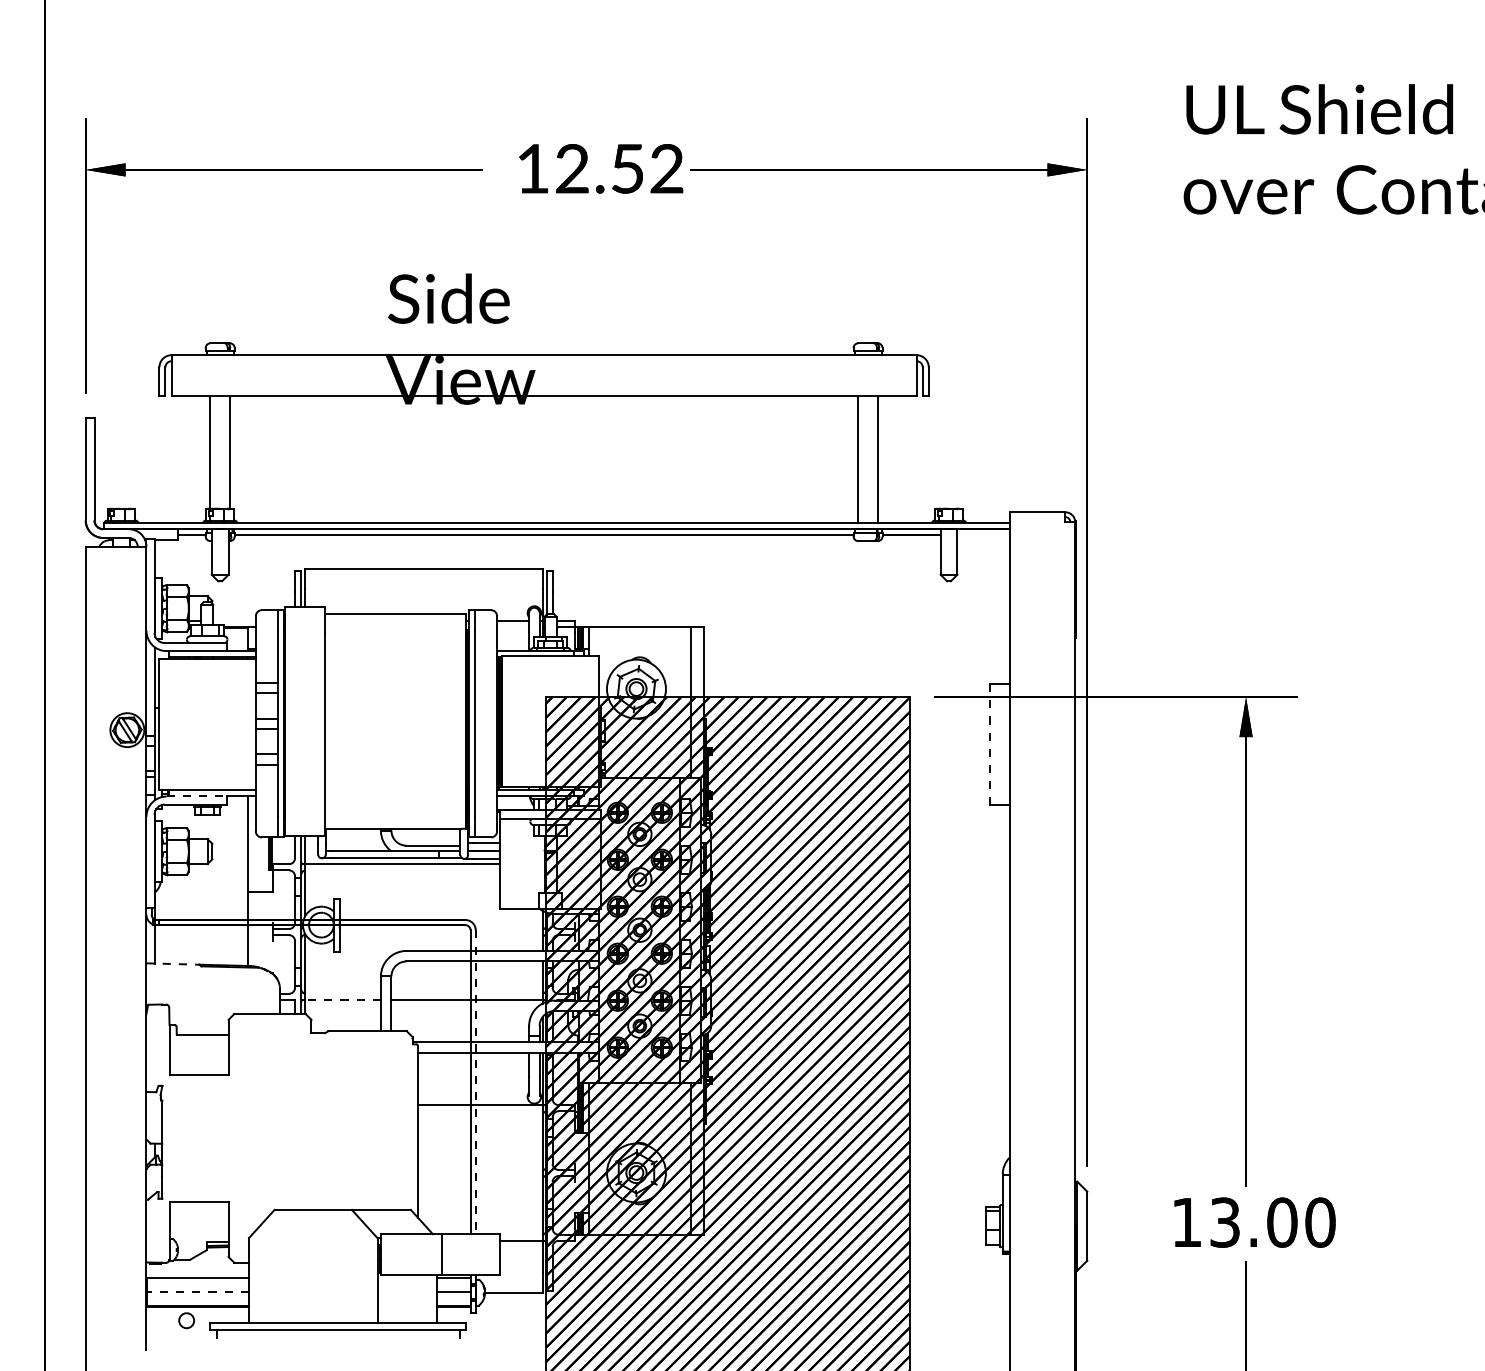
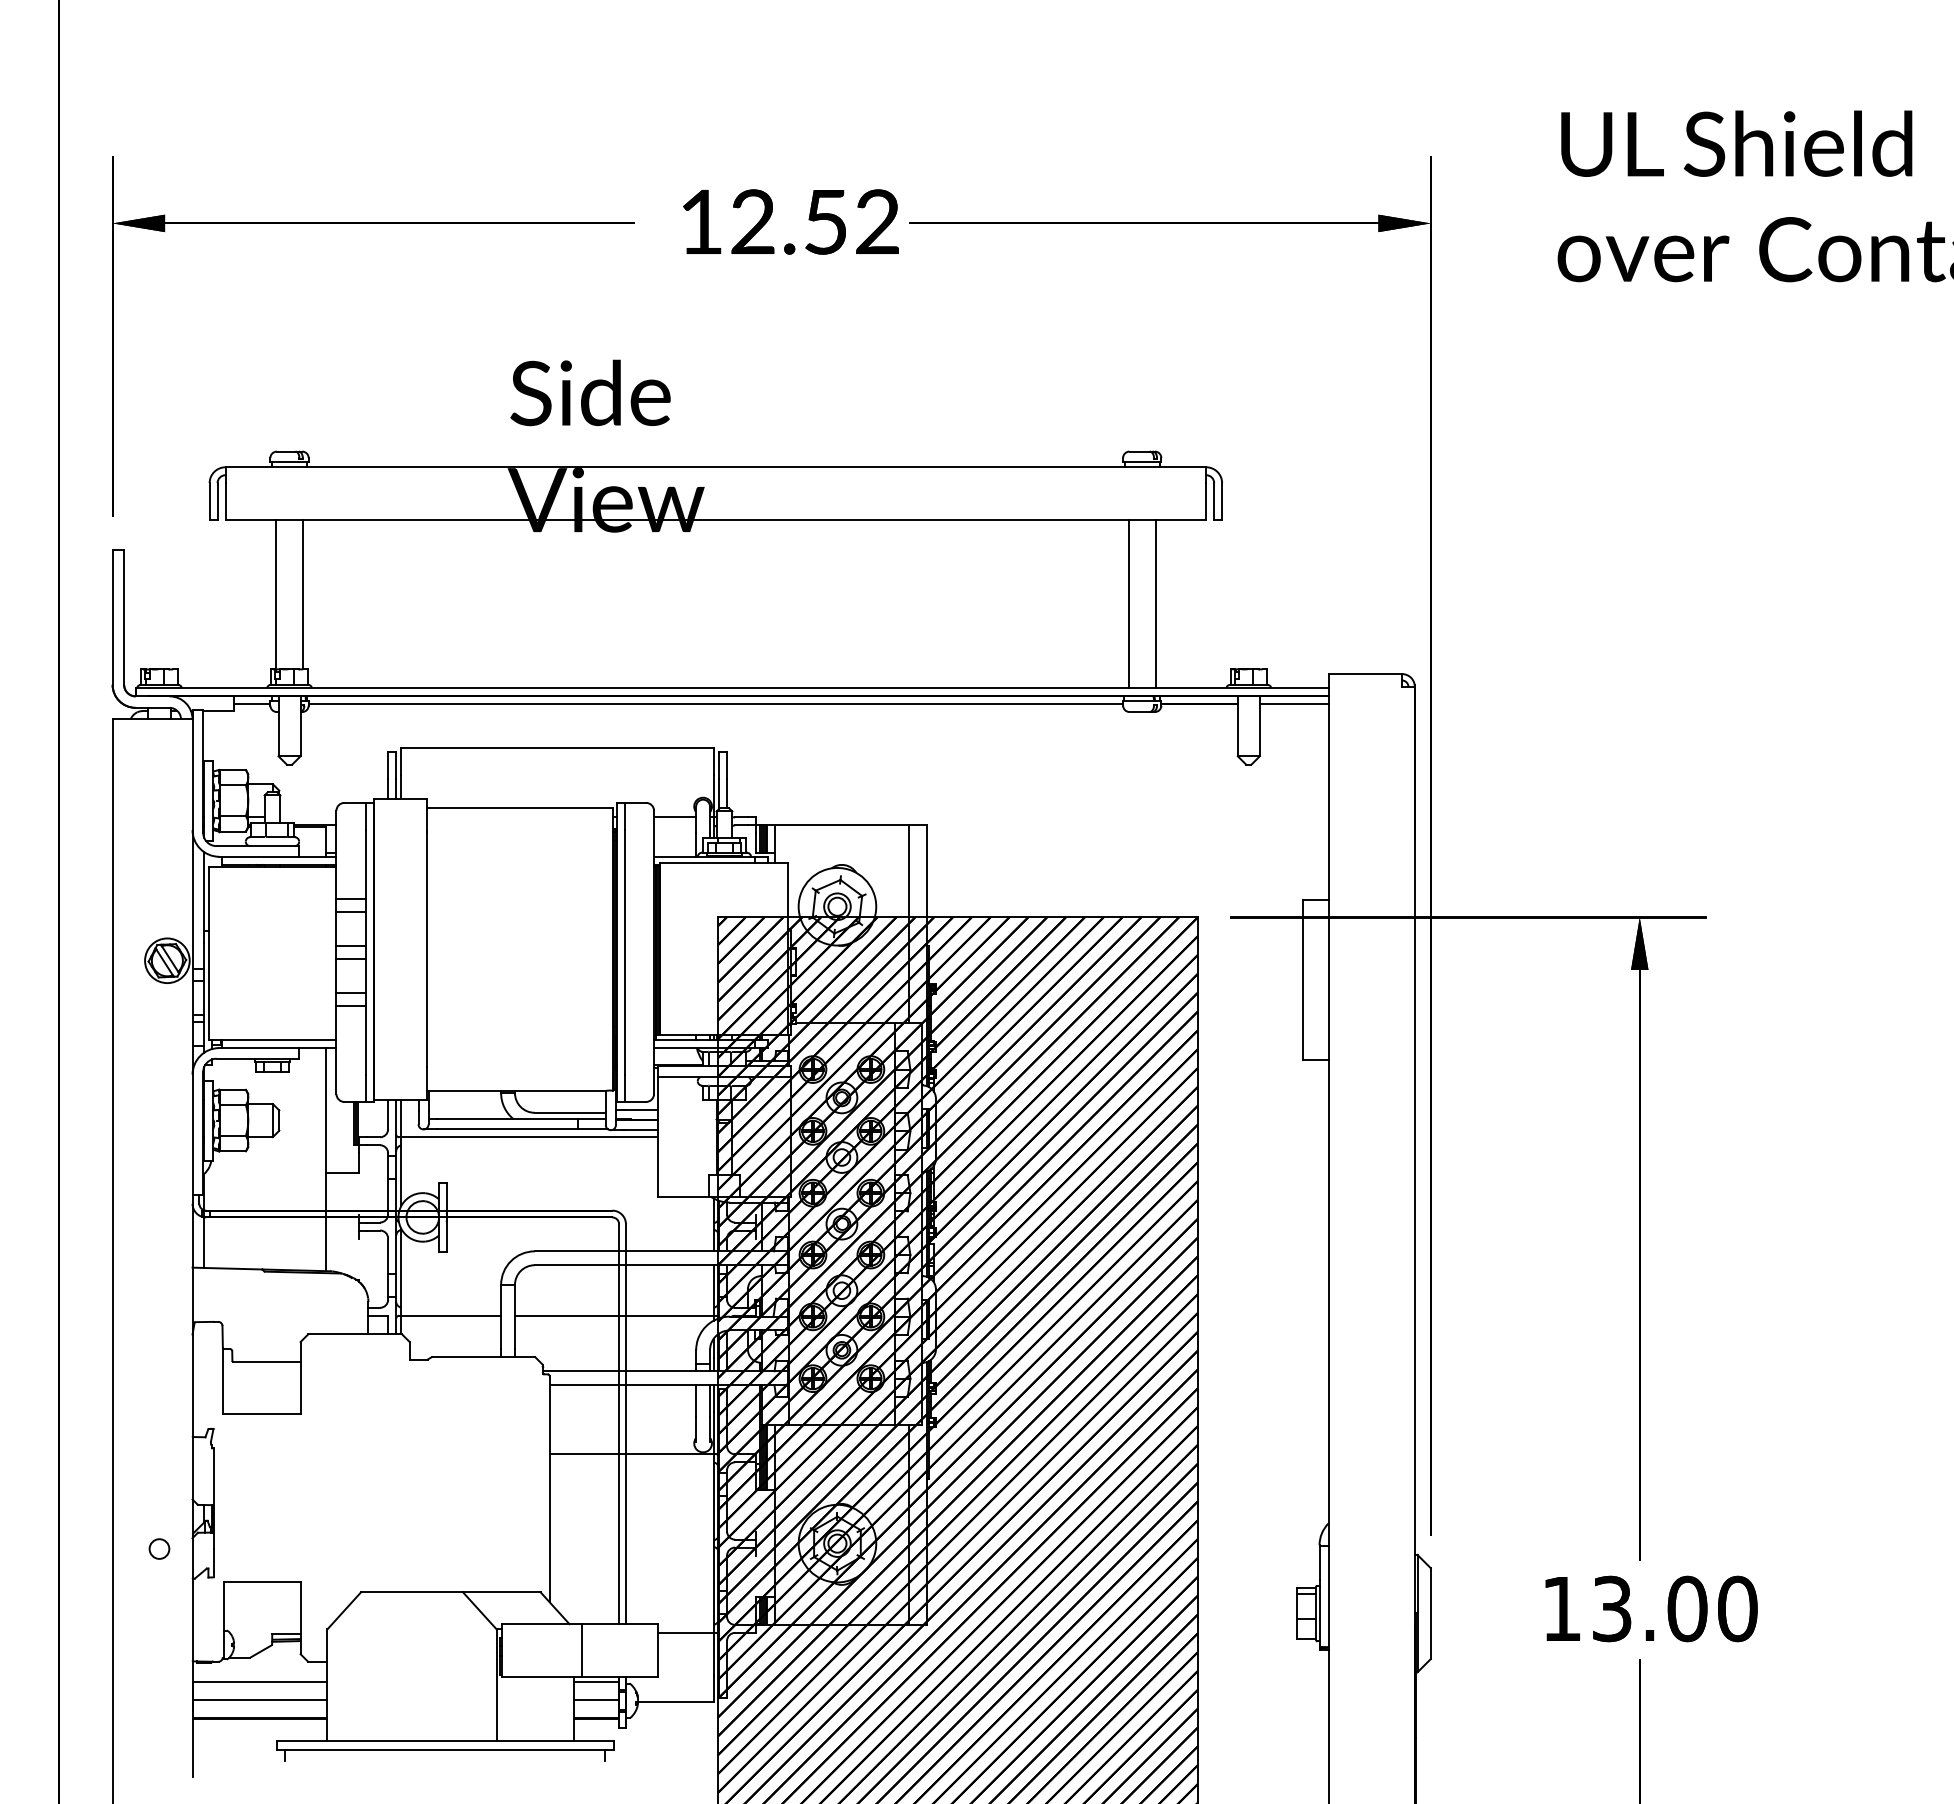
line: (982, 535) -> (1293, 704), added
line: (989, 744) -> (1302, 979), dashed -> solid
line: (197, 796) -> (259, 1048), dashed -> solid
line: (173, 963) -> (227, 1268), dashed -> solid
line: (343, 999) -> (451, 1315), dashed -> solid
line: (475, 1082) -> (625, 1424), dashed -> solid
line: (197, 1291) -> (259, 1699), dashed -> solid
circle: (186, 1320) -> (159, 1548), moved

